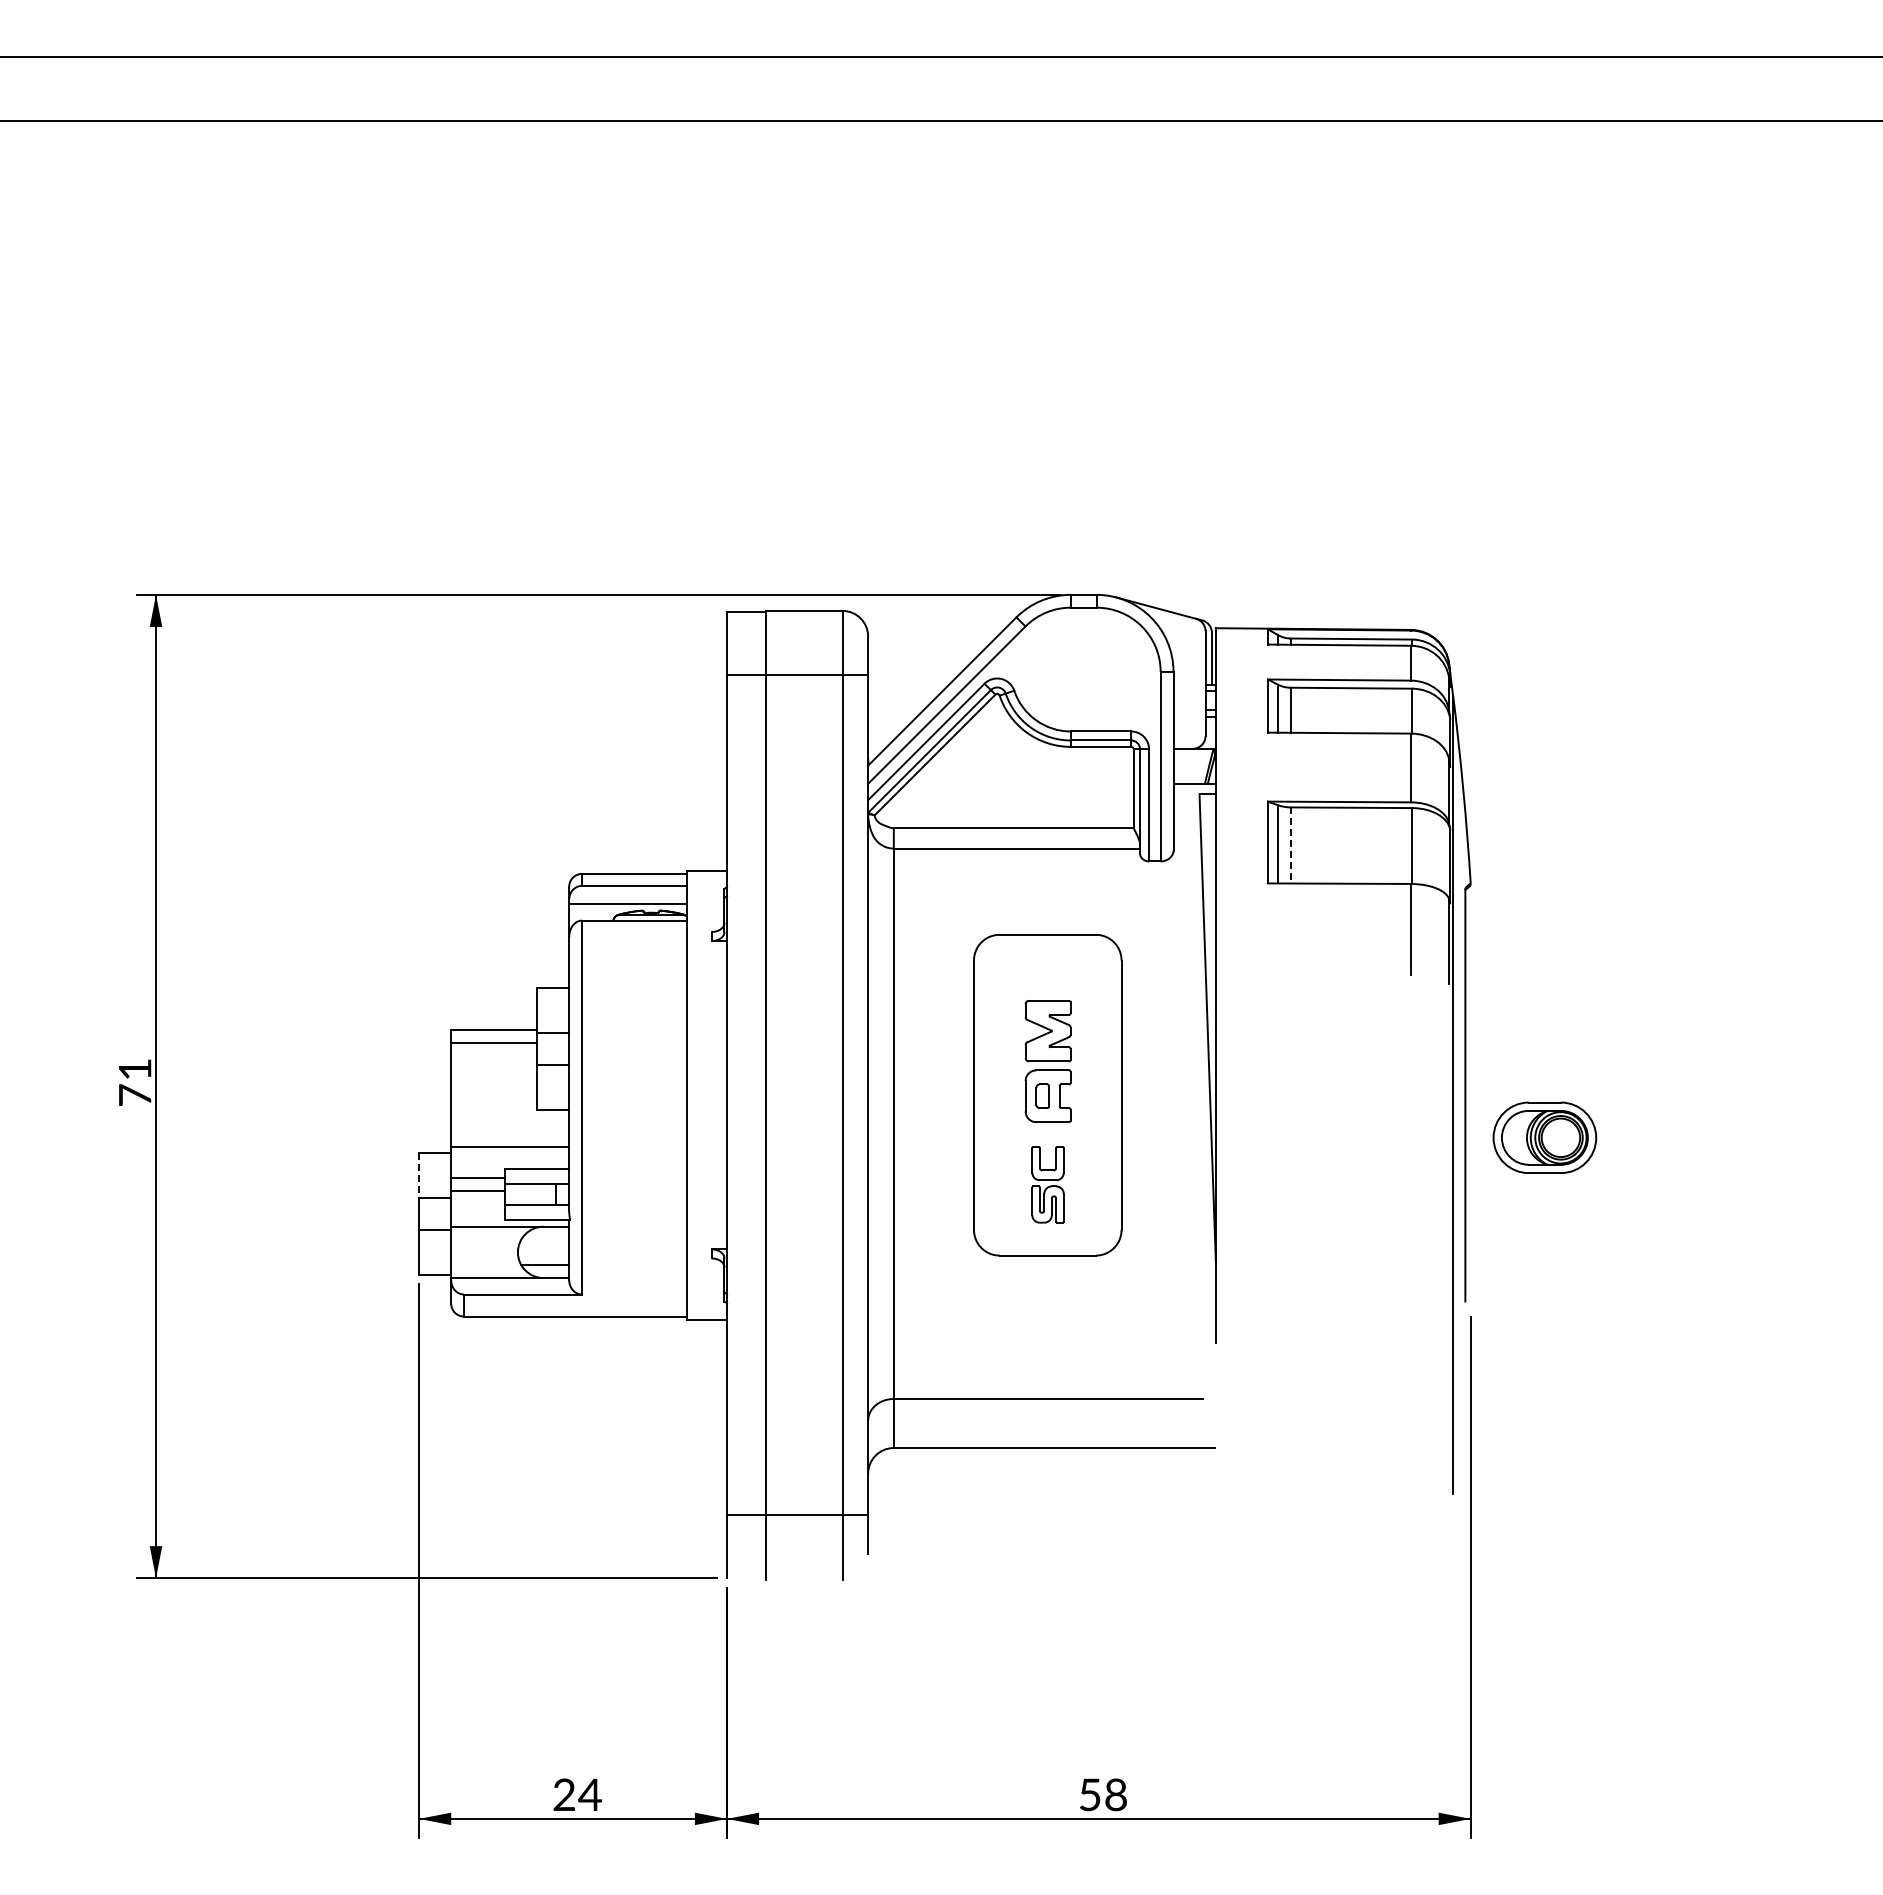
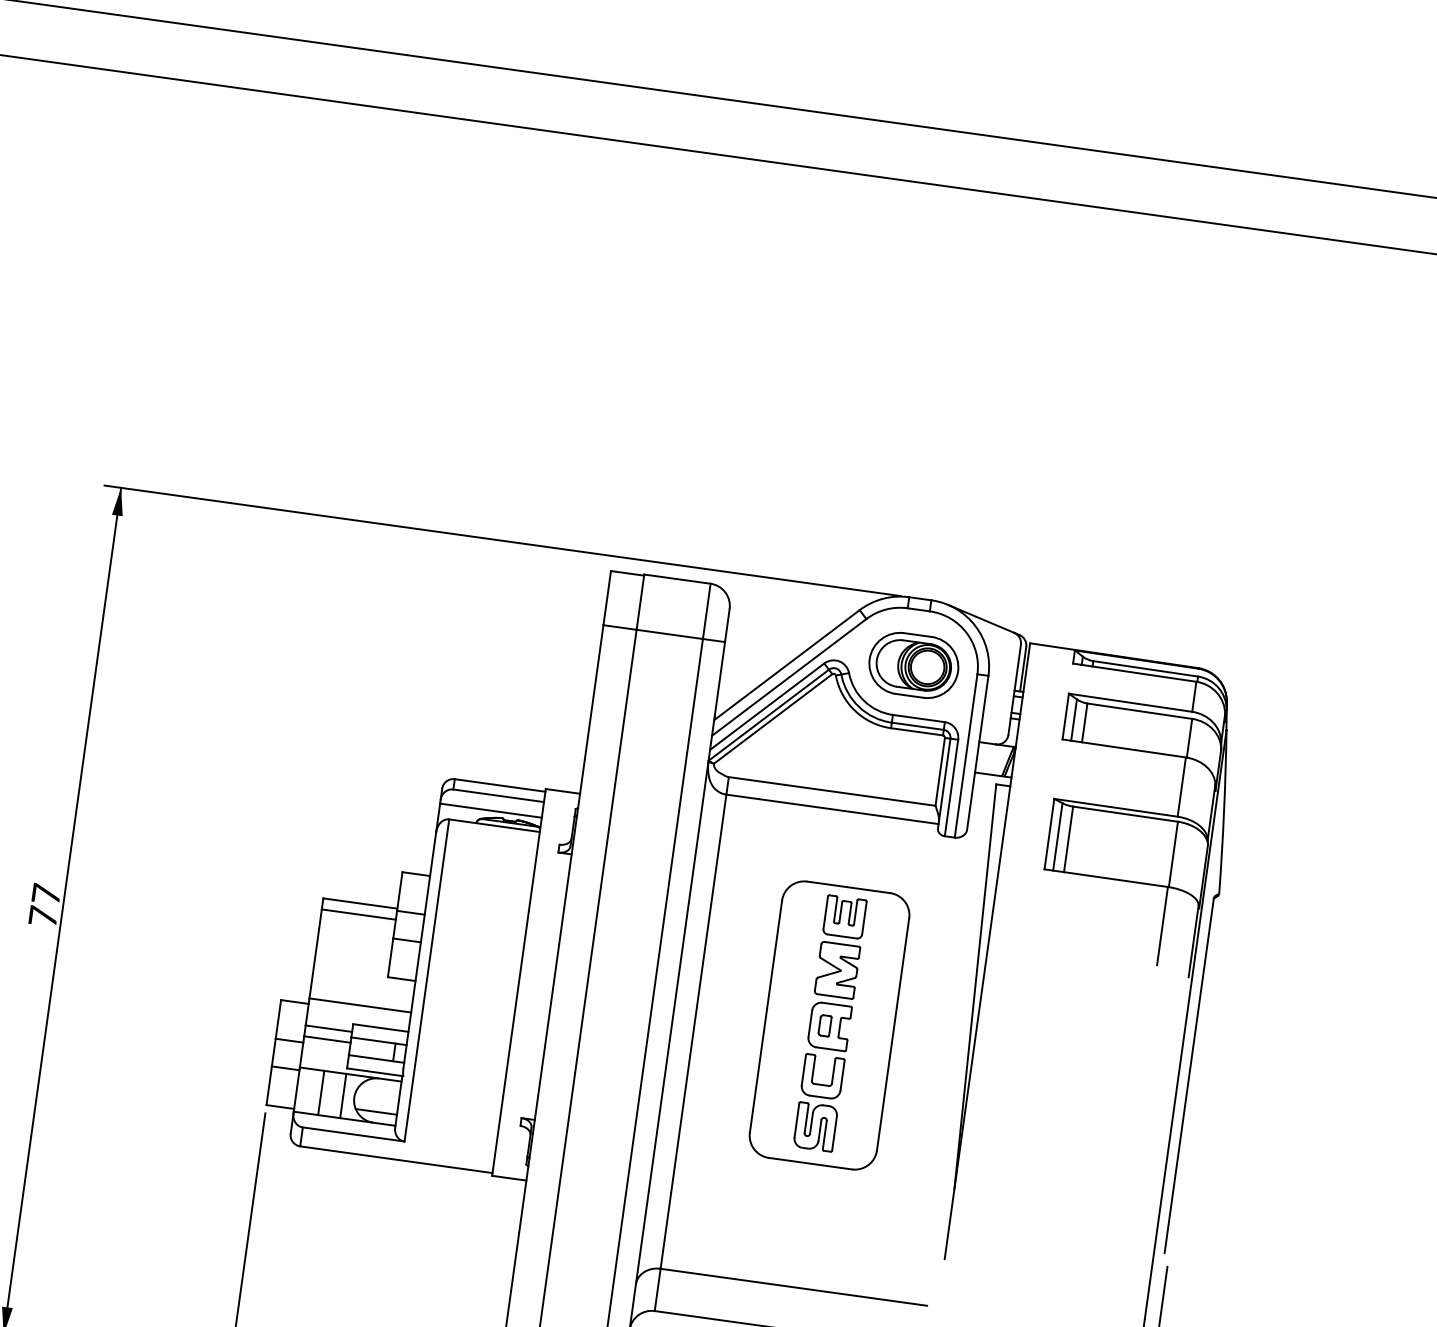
line: (1290, 845) -> (1068, 839), dashed -> solid
part: (1047, 969) -> (844, 917), added
text: (135, 1068) -> (46, 893), 71 -> 77
part: (1544, 1137) -> (913, 665), moved
line: (419, 1175) -> (278, 1019), dashed -> solid
part: (1047, 1184) -> (818, 1102), size x1.43
line: (479, 1252) -> (321, 1093), added
line: (505, 1252) -> (343, 1096), added

